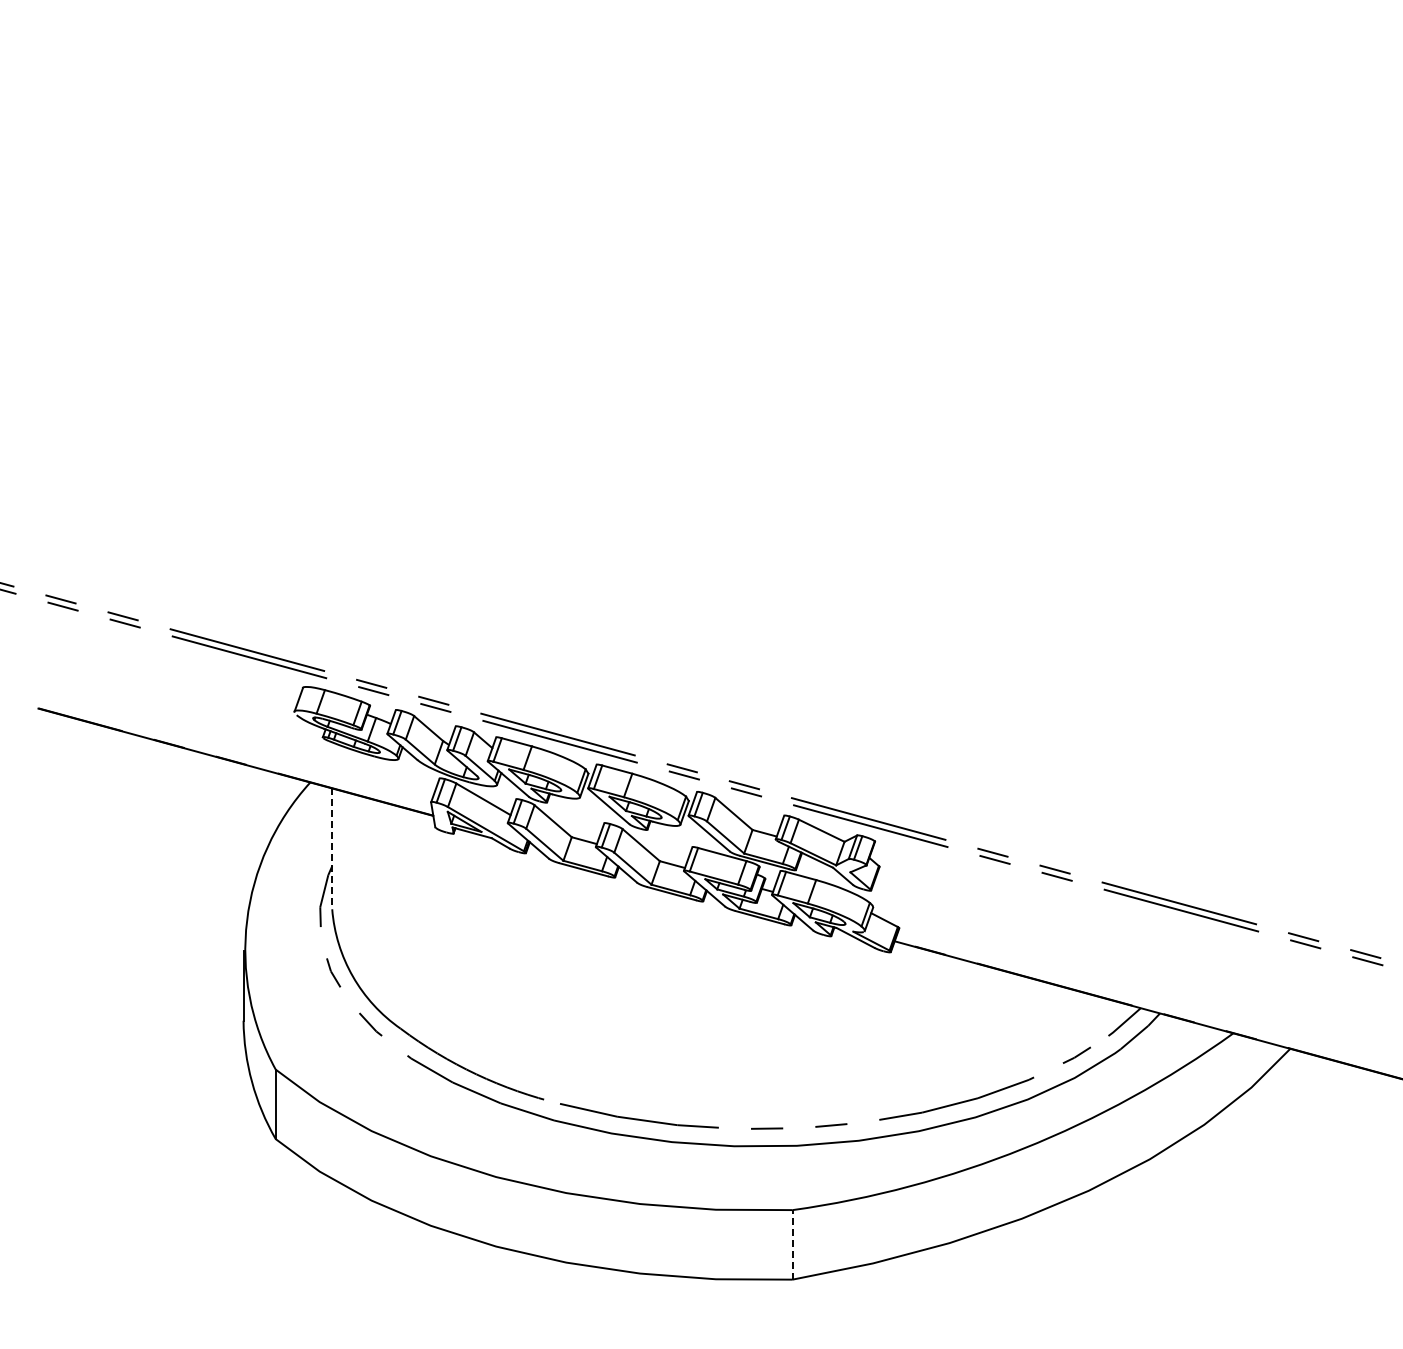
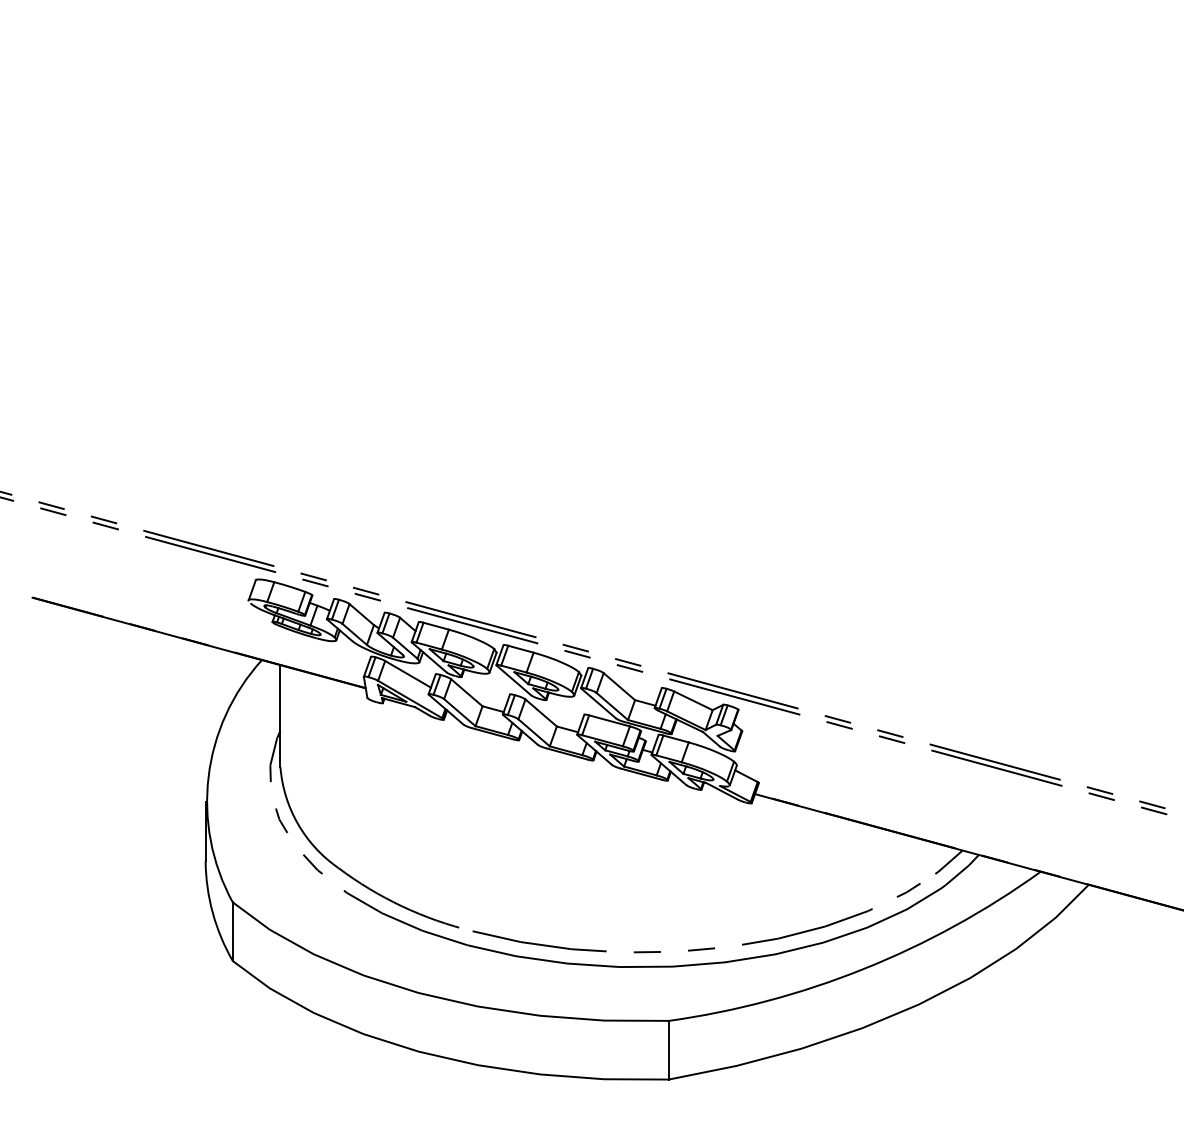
line: (332, 849) -> (280, 716), dashed -> solid
line: (792, 1244) -> (668, 1049), dashed -> solid

